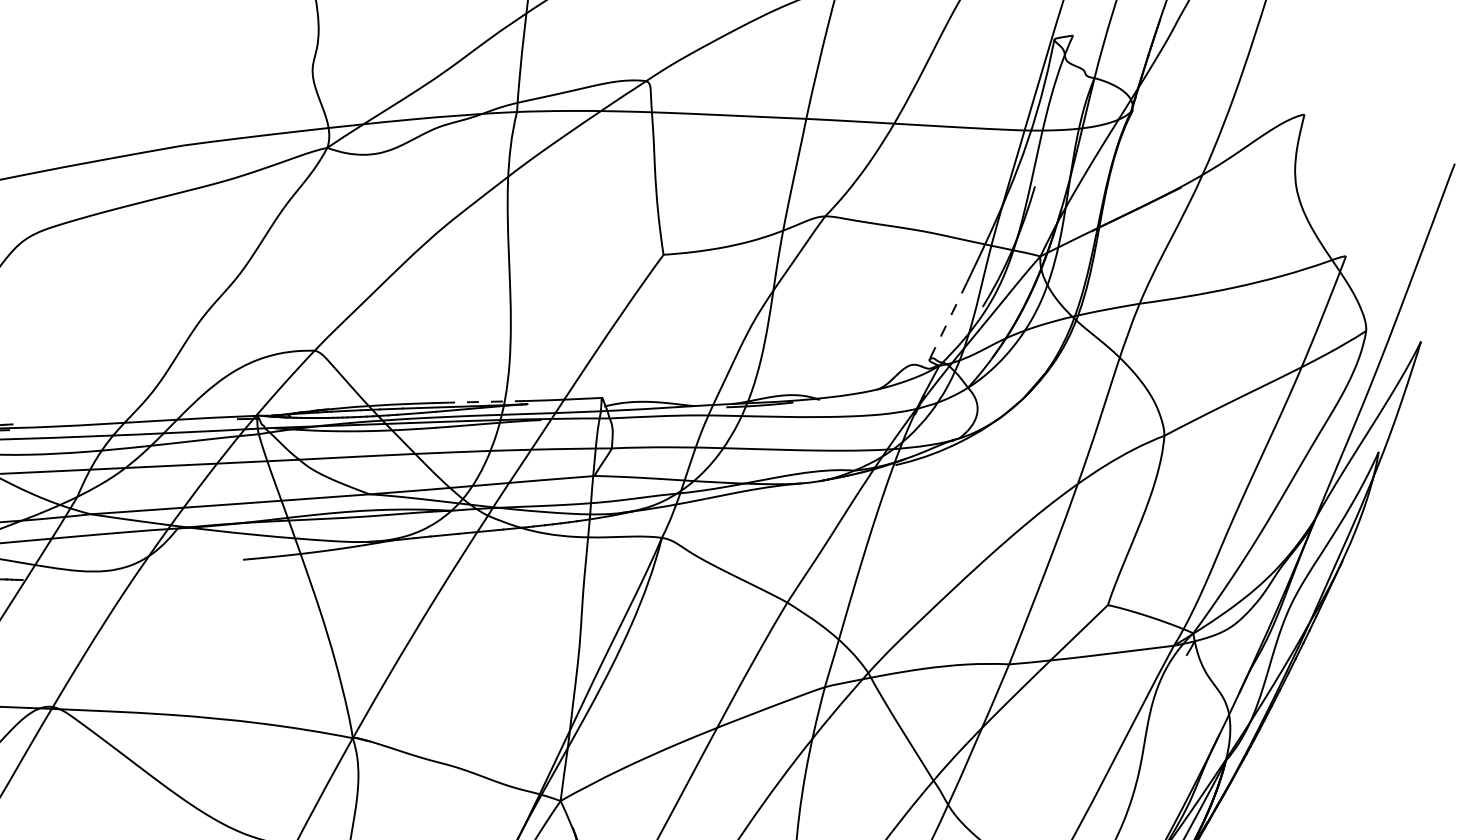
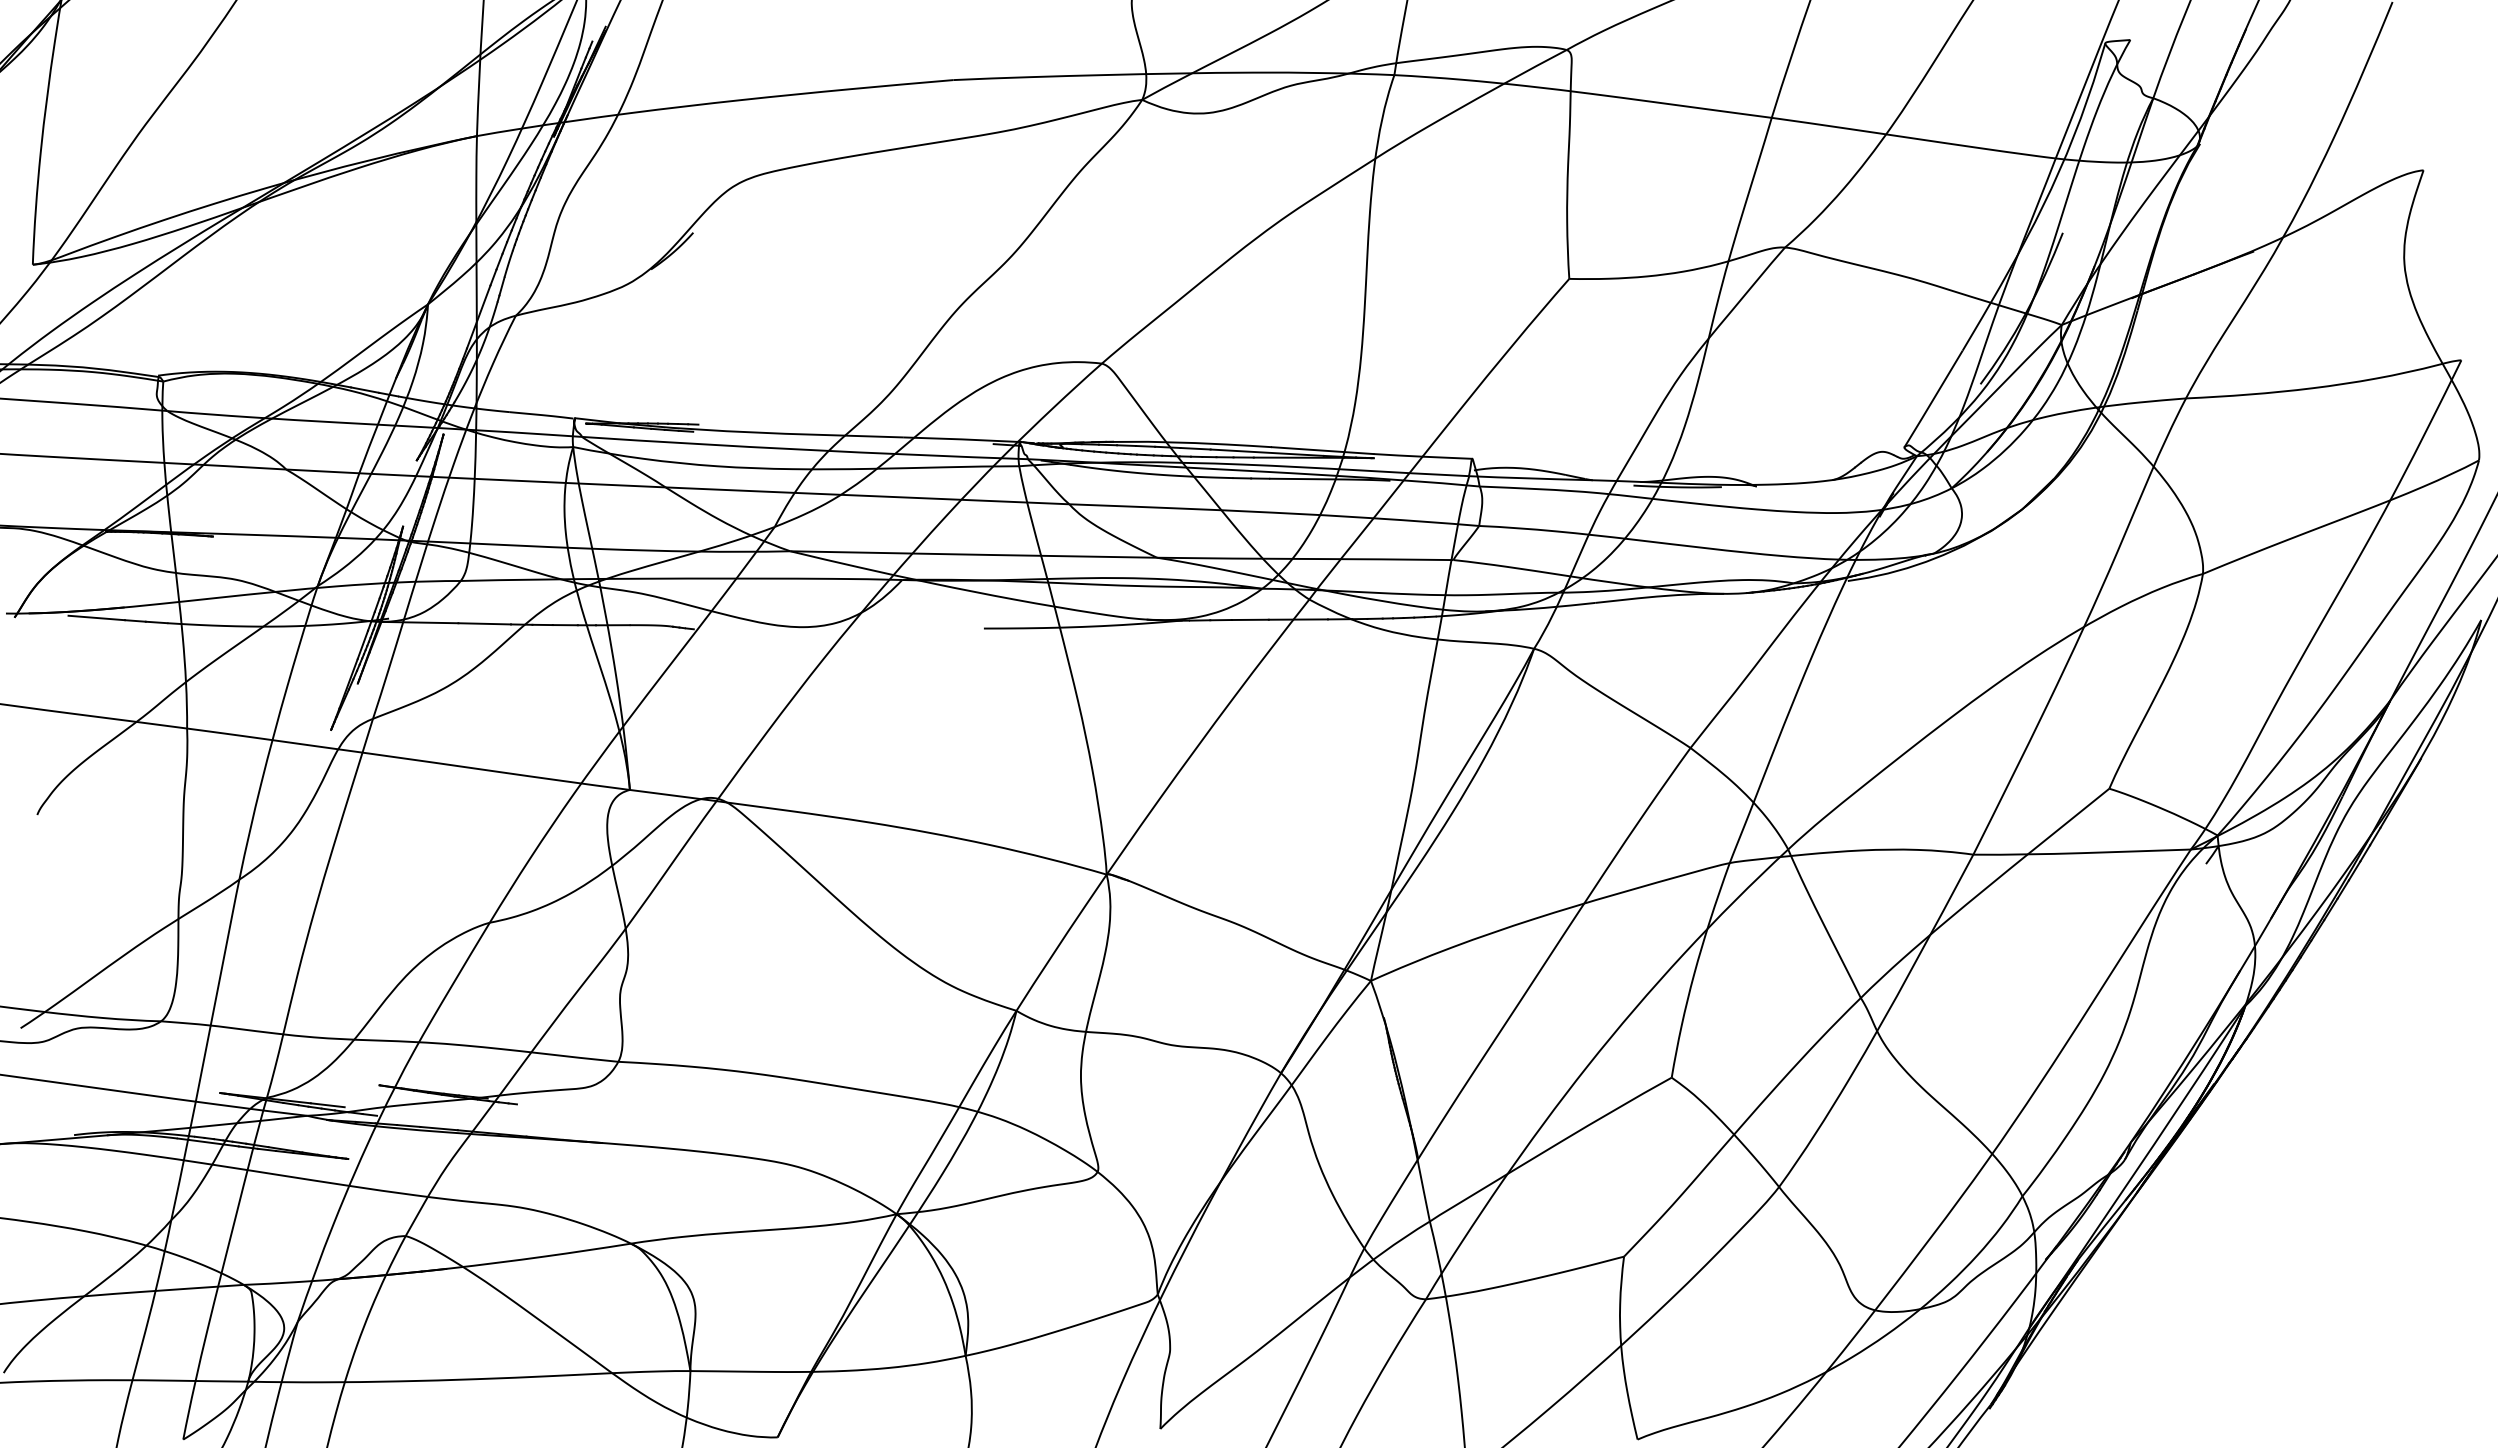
line: (947, 322) -> (1932, 400), dashed -> solid
line: (487, 401) -> (1322, 450), dashed -> solid

